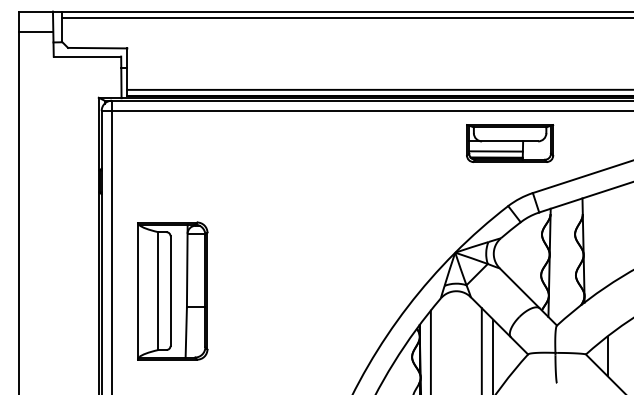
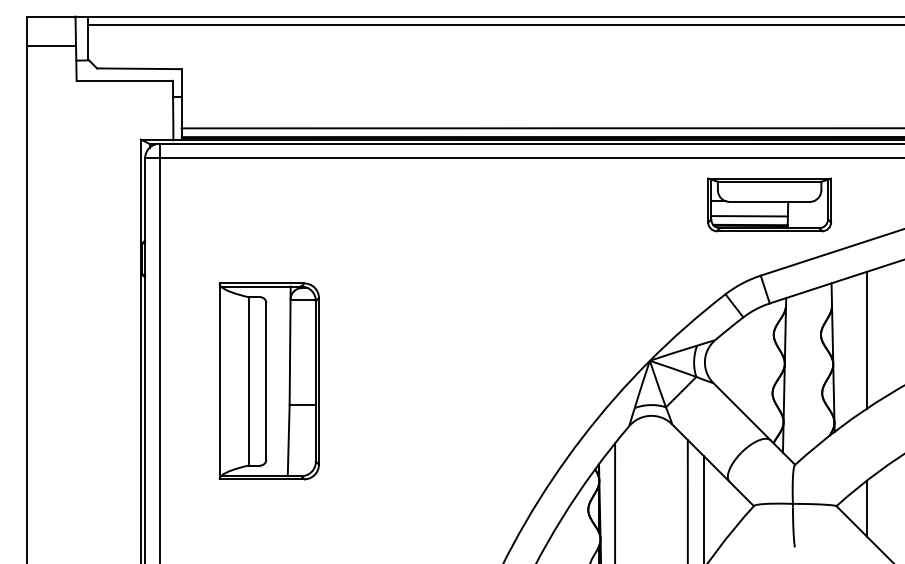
part: (510, 143) -> (770, 204), moved
line: (607, 238) -> (867, 340), added
part: (172, 290) -> (269, 380), moved

